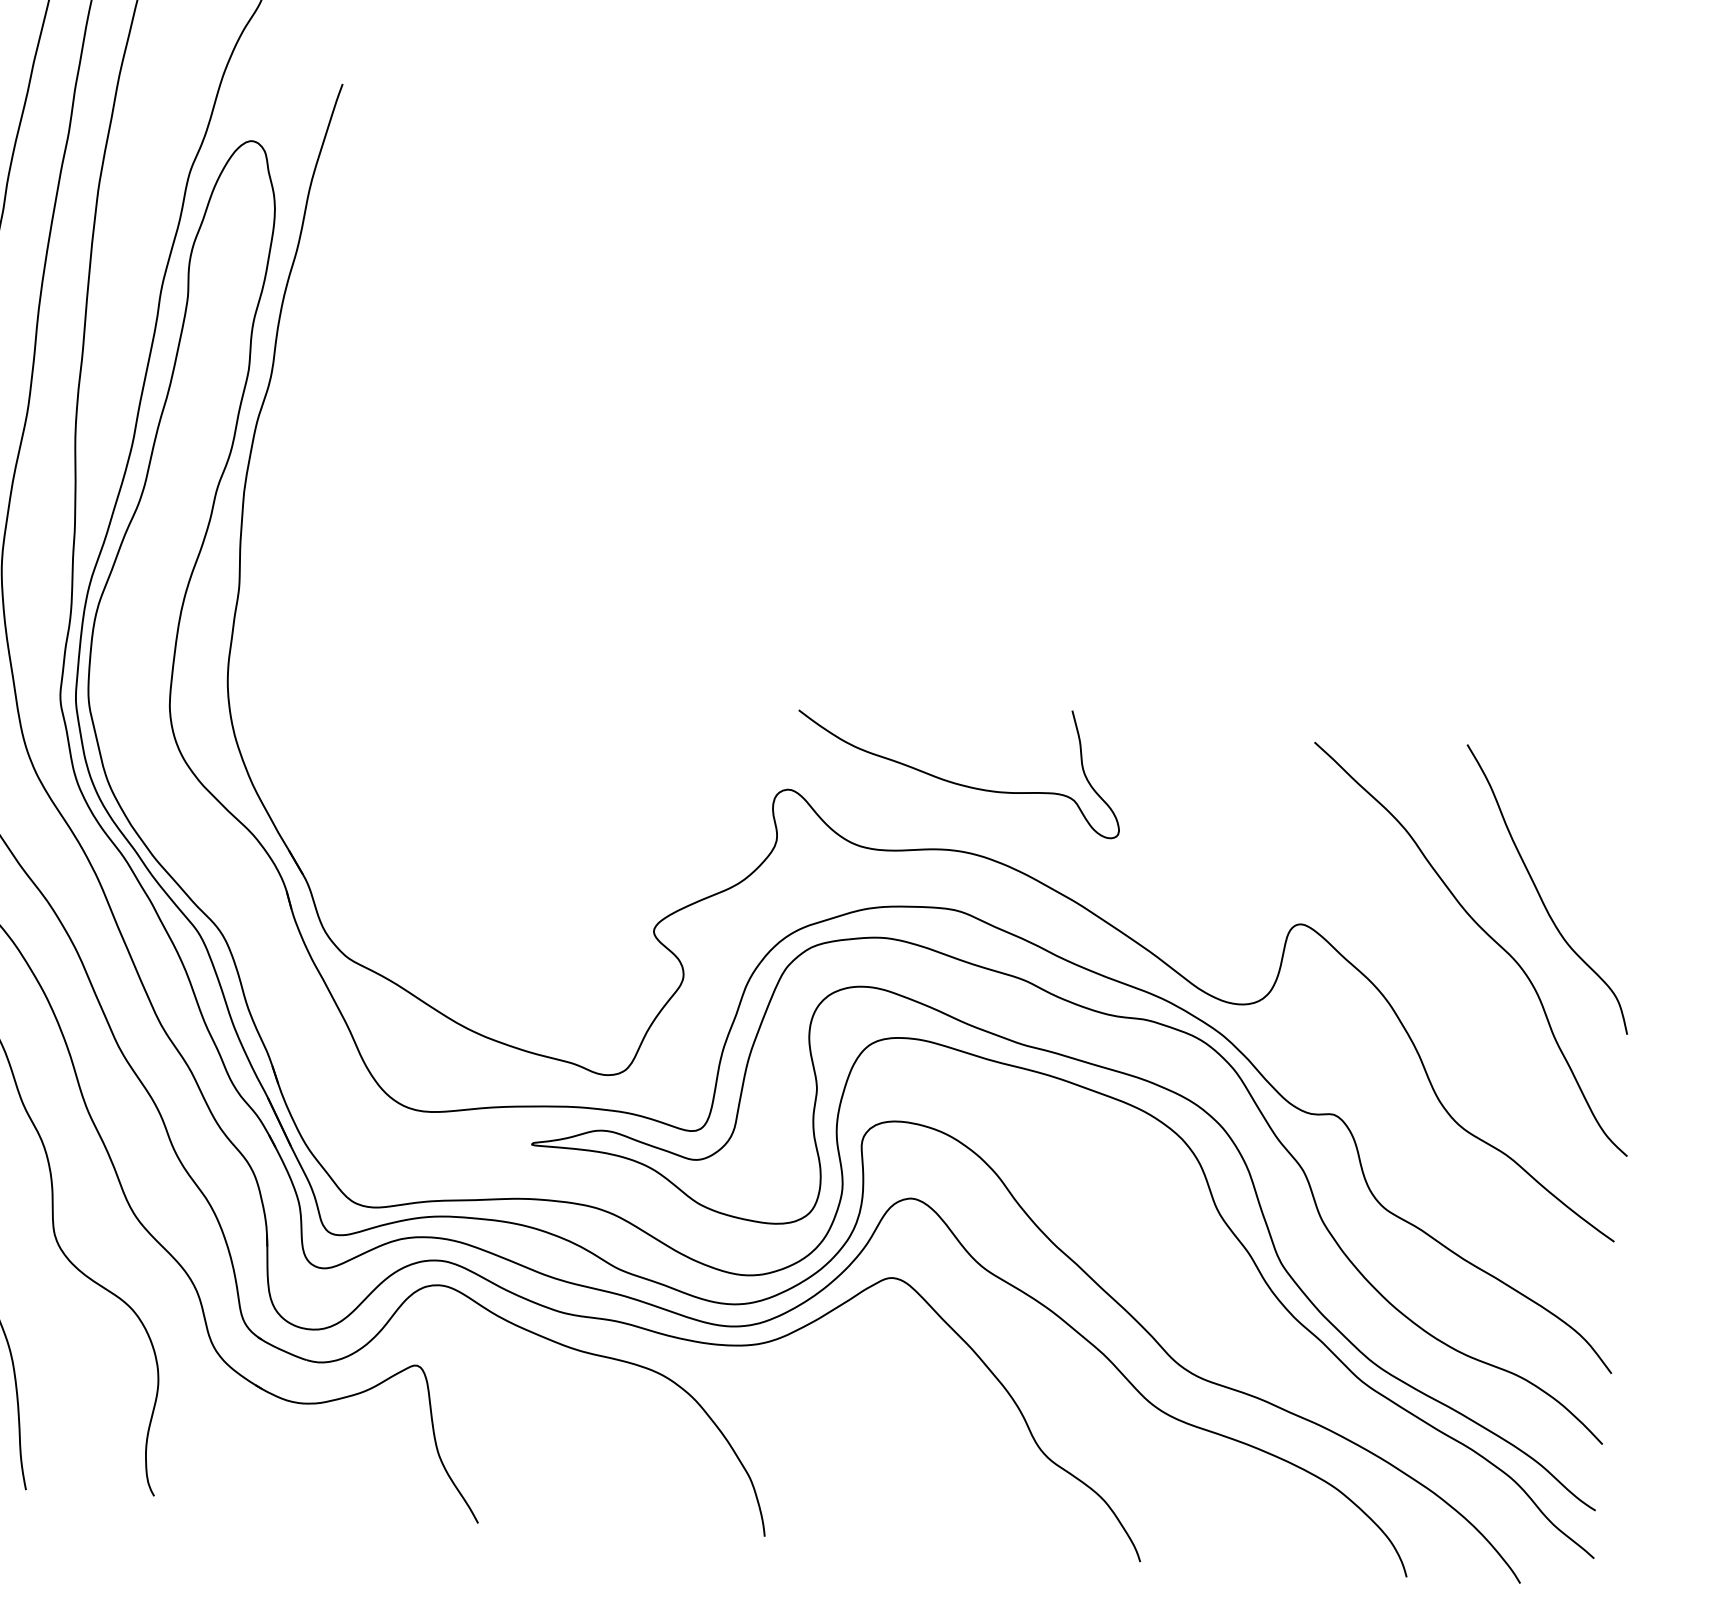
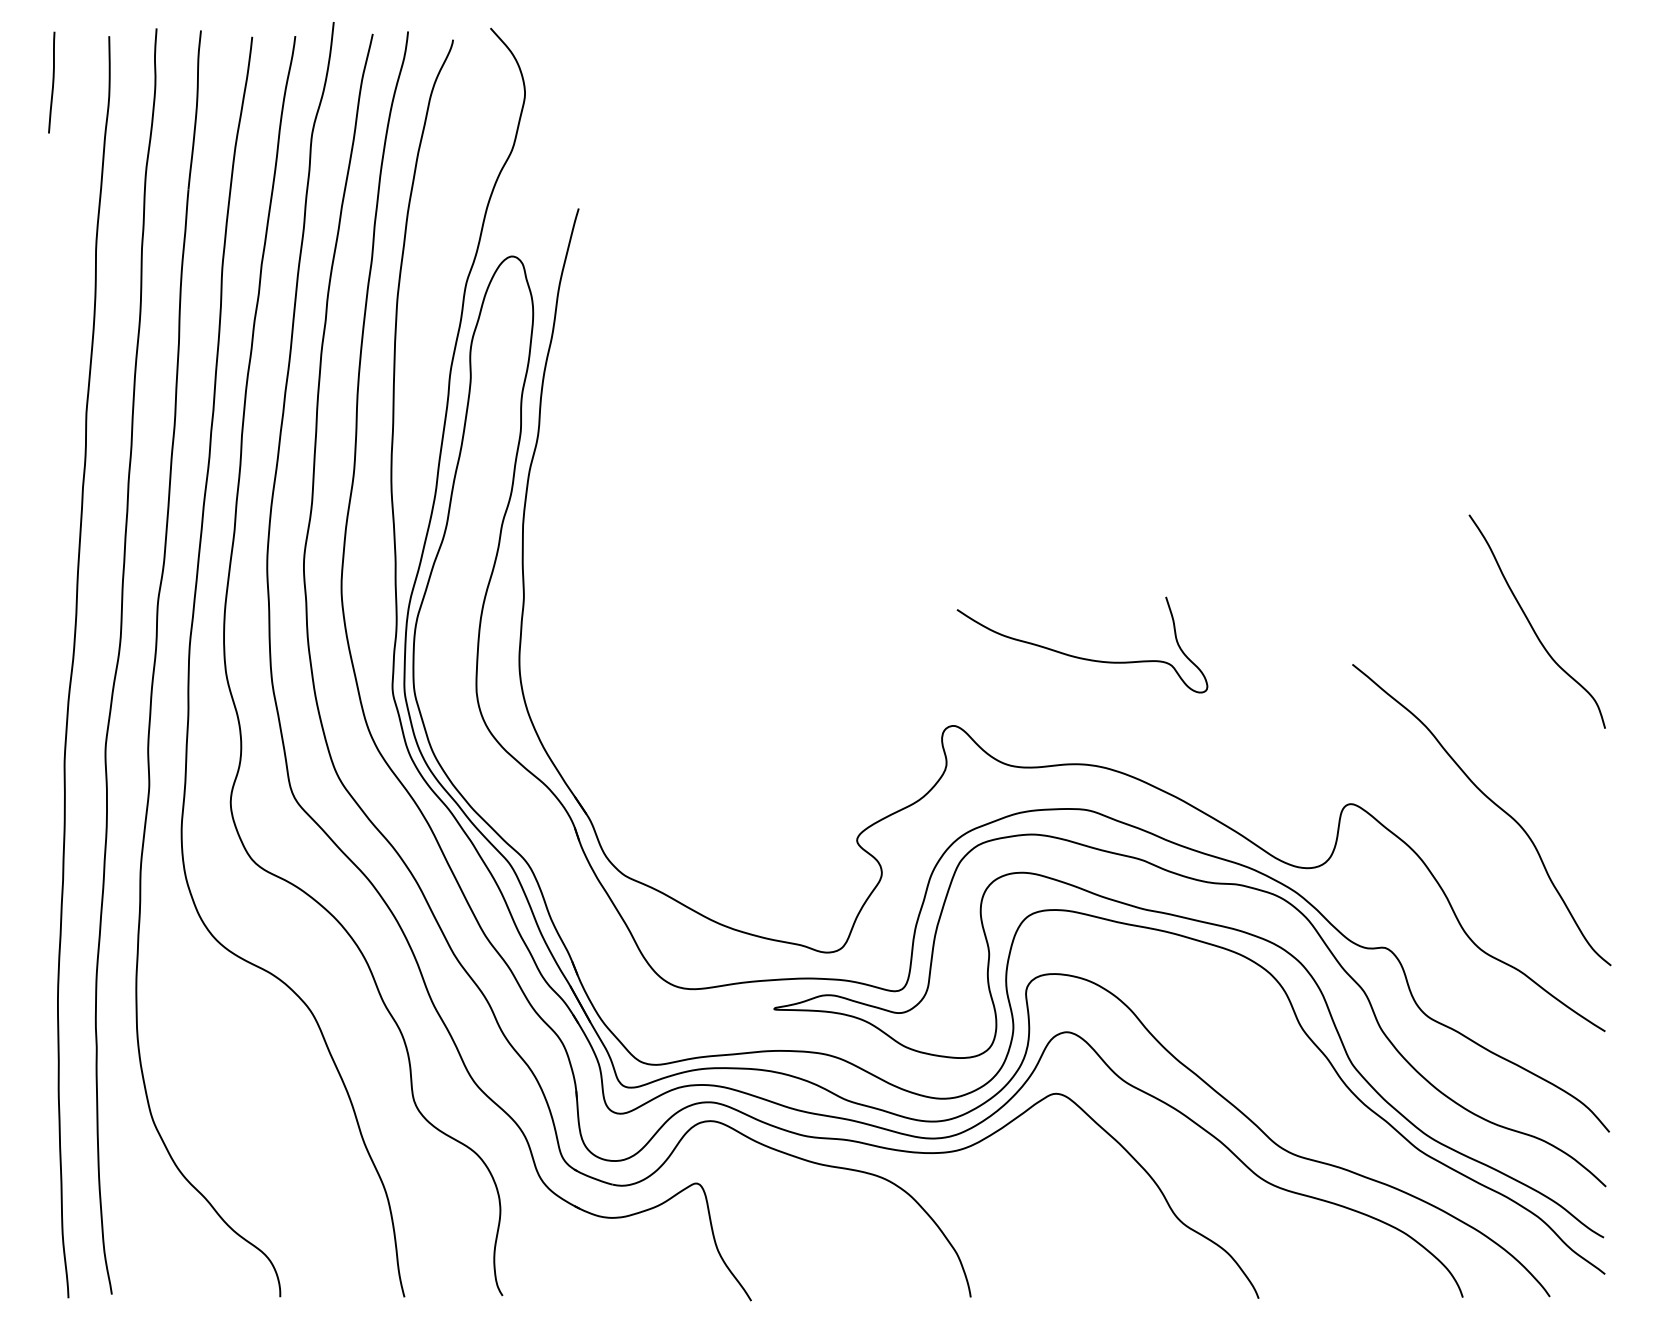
curve: (953, 781) -> (1078, 656), moved
curve: (1540, 894) -> (1532, 625), moved

